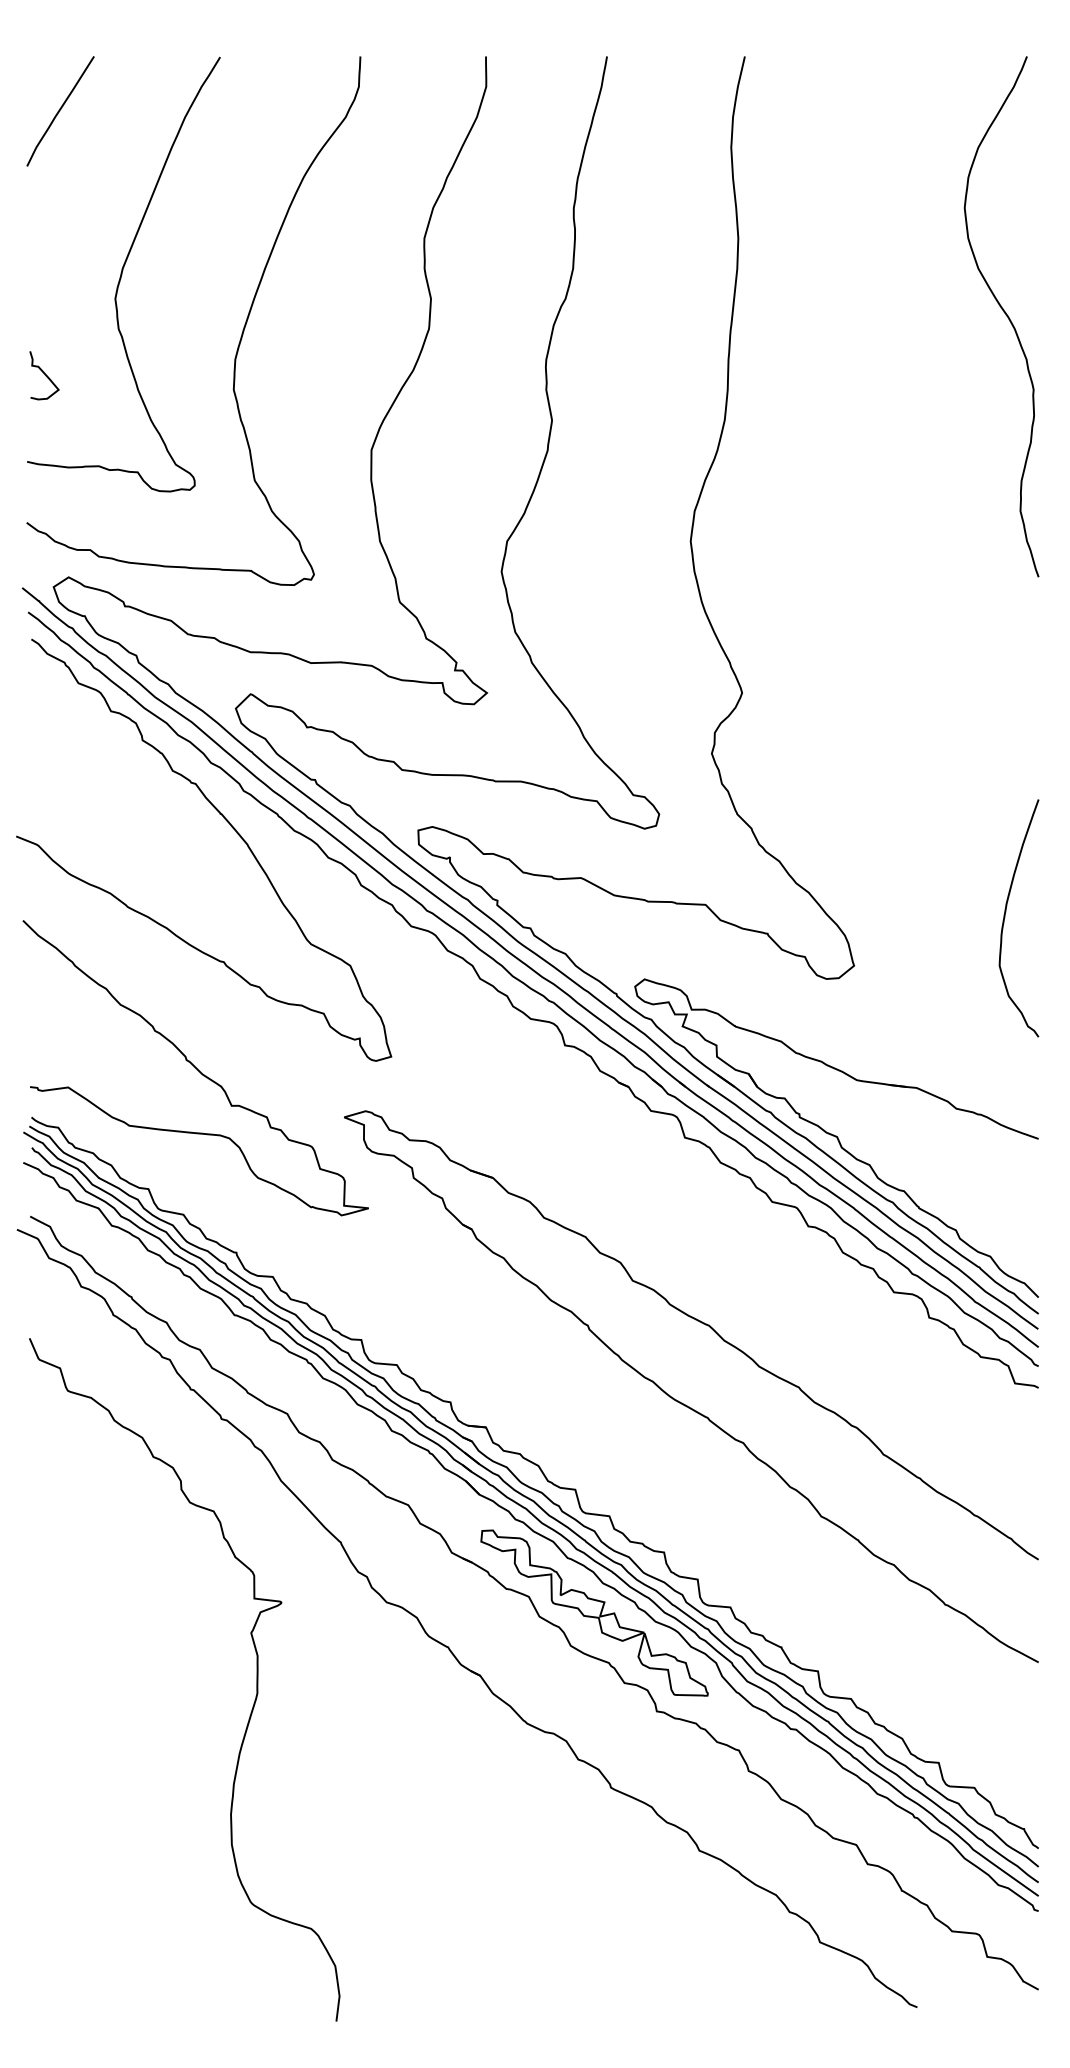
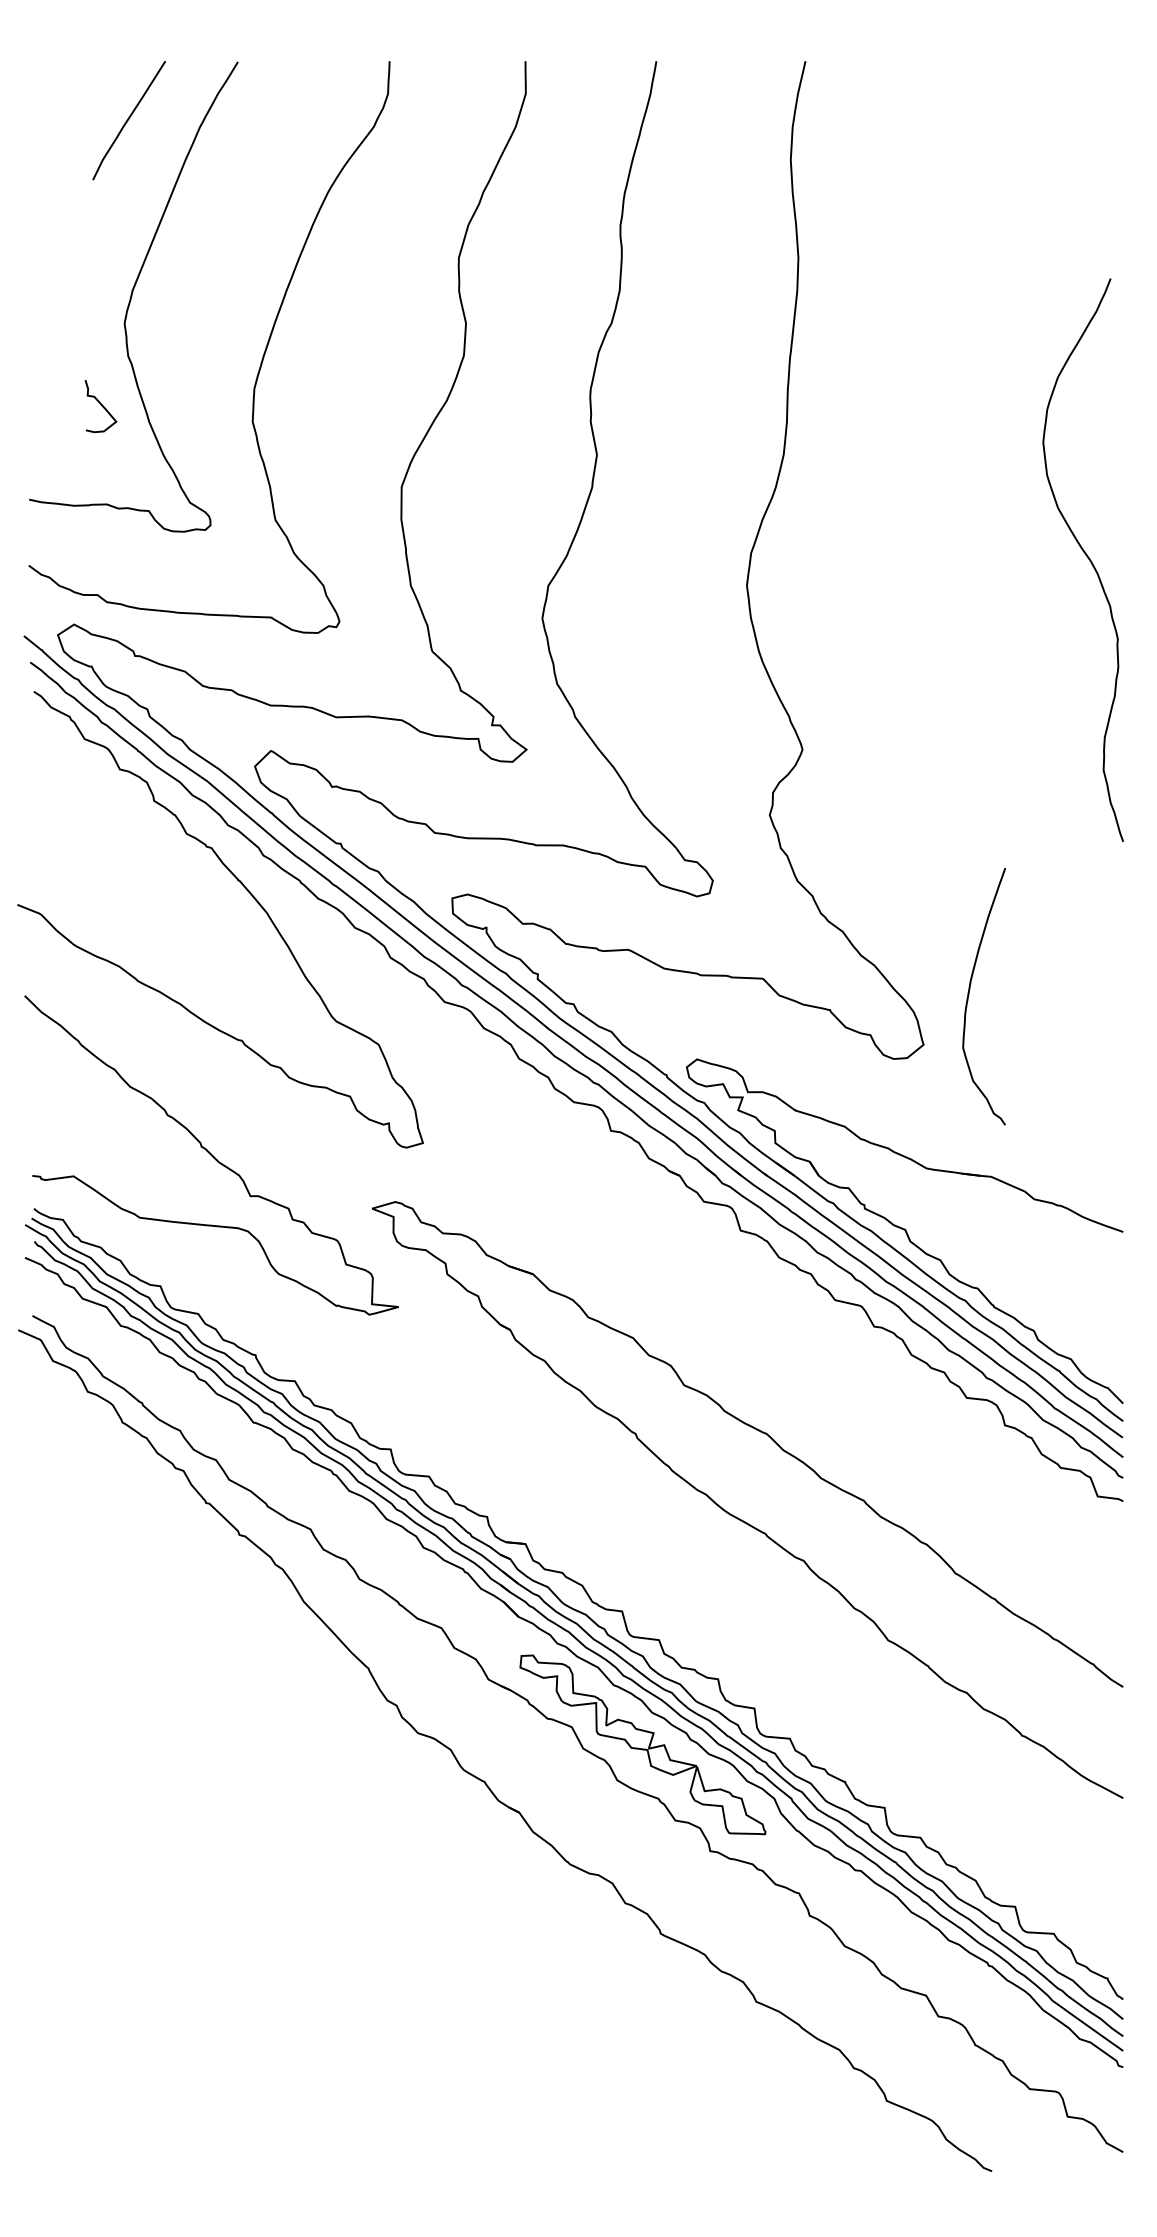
curve: (60, 110) -> (129, 119), moved
curve: (1004, 313) -> (1086, 556), moved
curve: (44, 374) -> (100, 405), moved
curve: (1005, 917) -> (969, 995), moved
curve: (256, 1679) -> (277, 1816), removed

